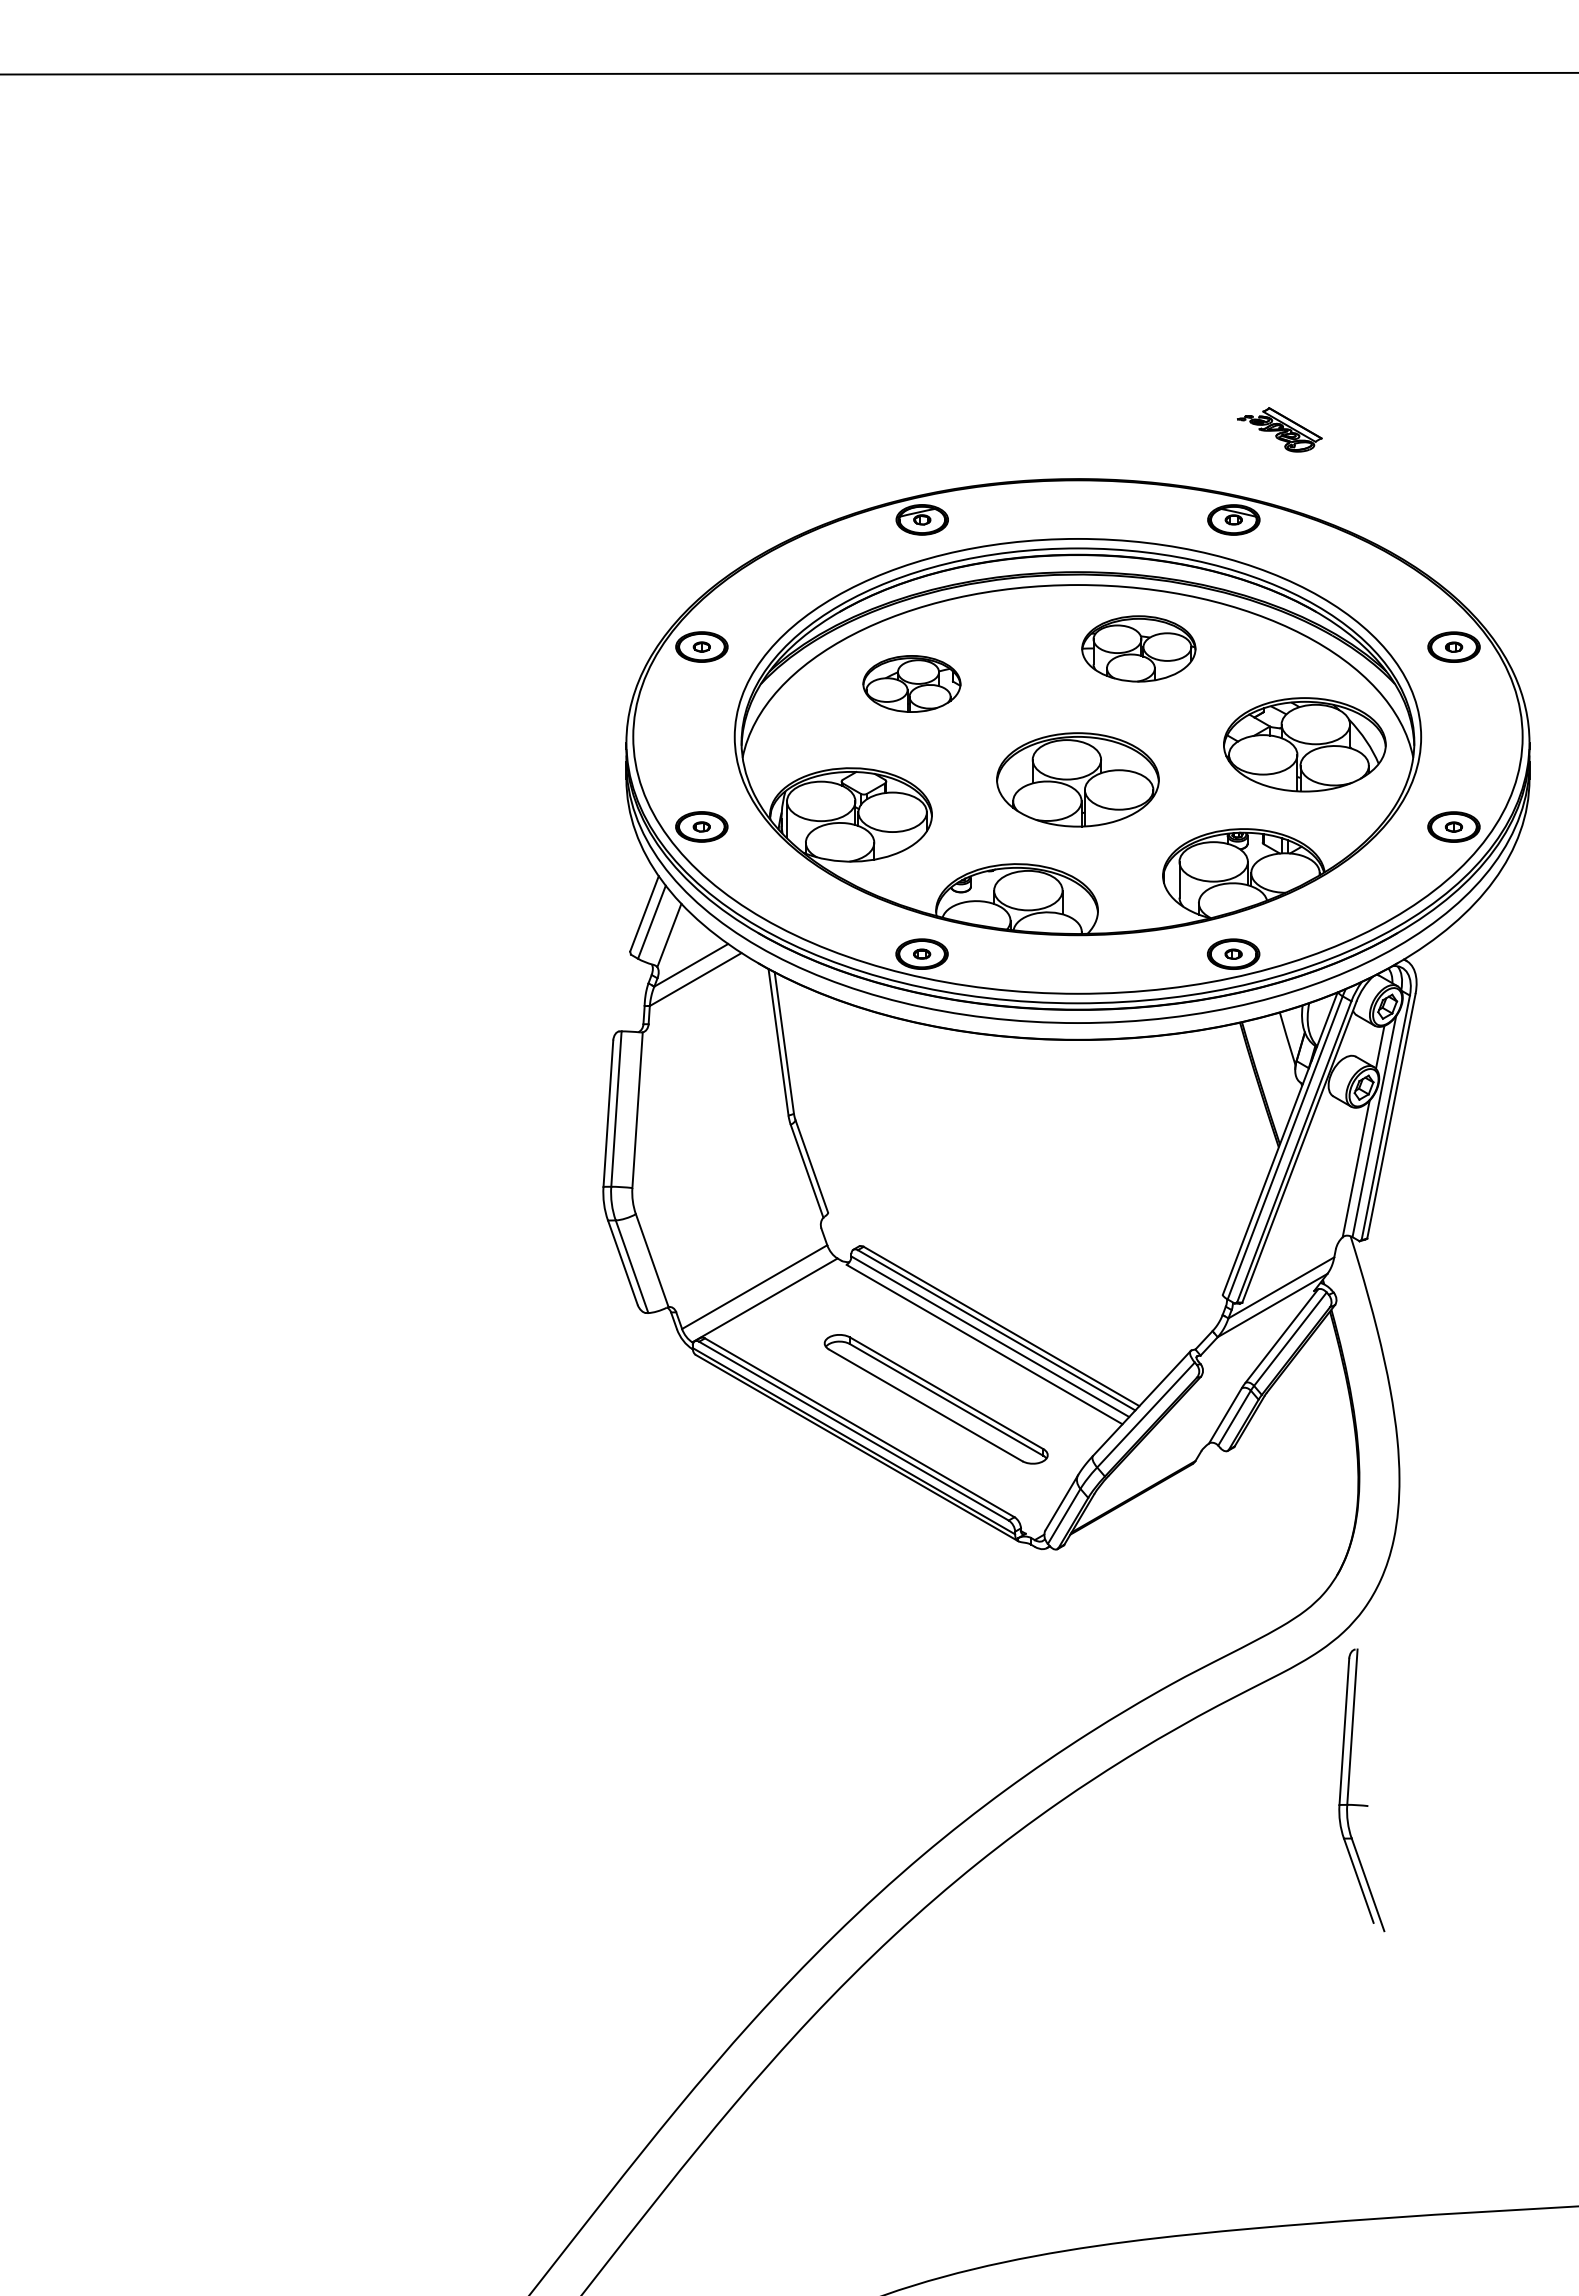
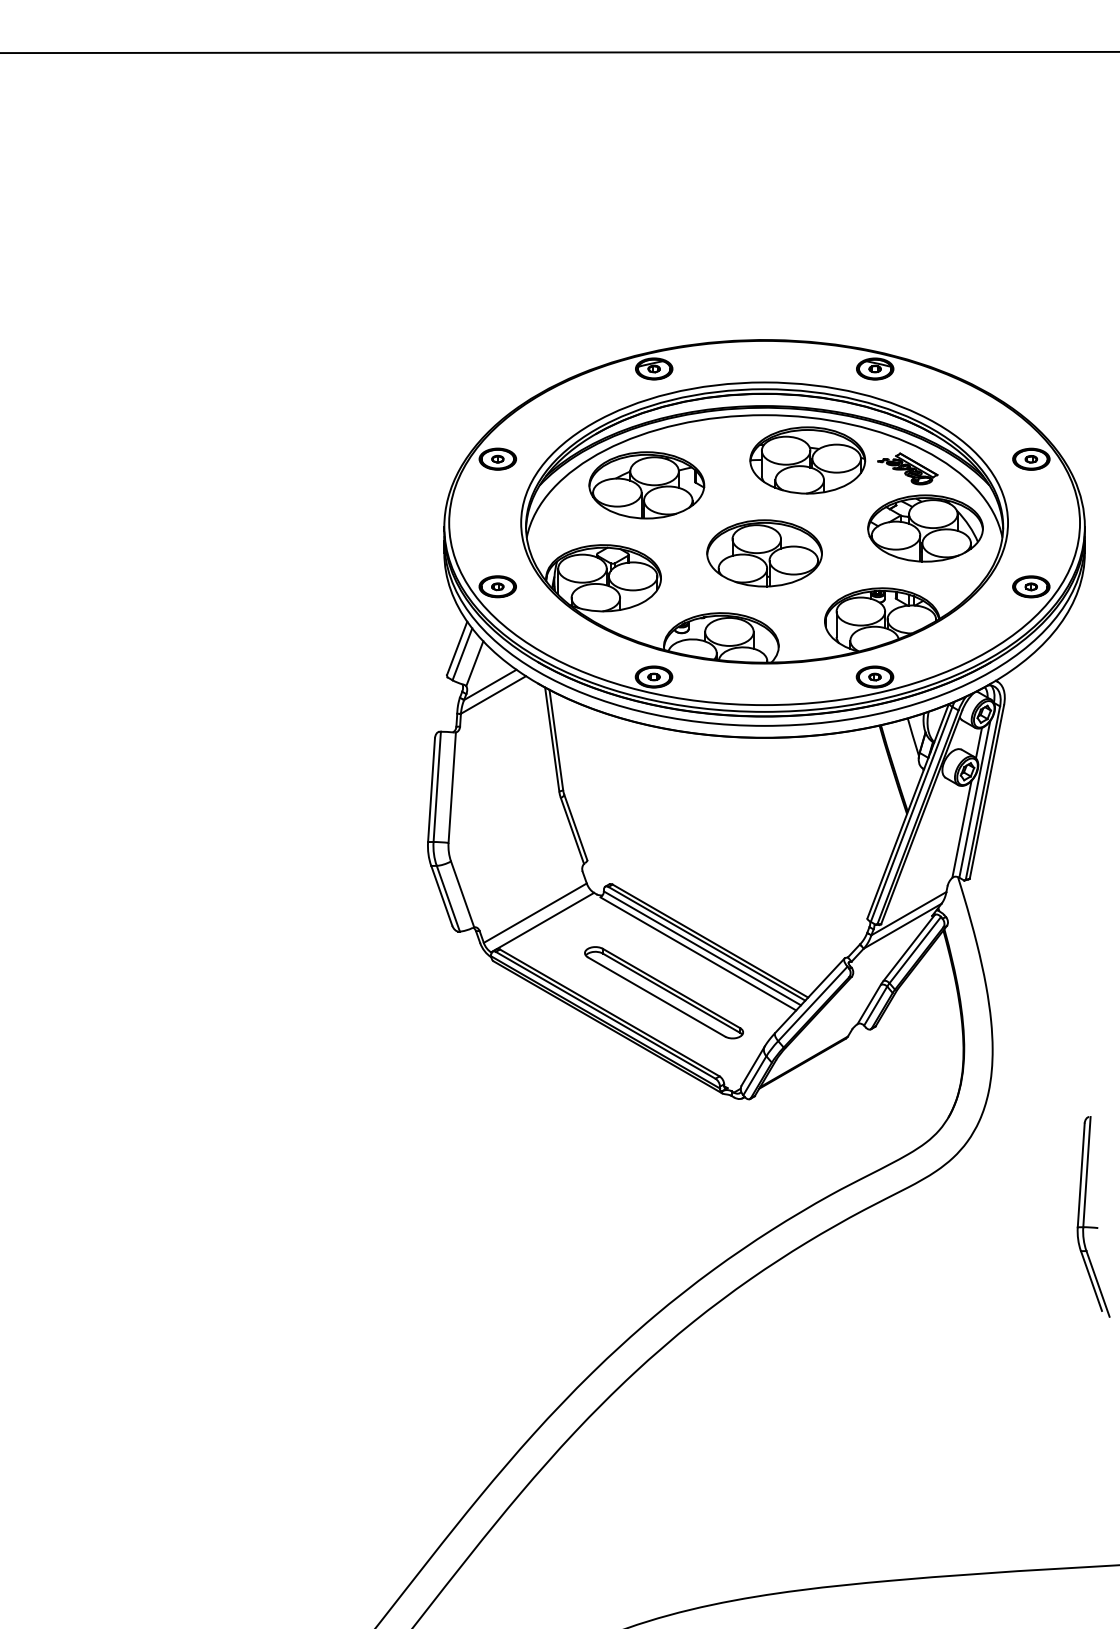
part: (1279, 429) -> (907, 468), moved
part: (1138, 648) -> (807, 460), size x1.43
part: (911, 683) -> (646, 485), size x1.67
part: (1349, 1790) -> (1084, 1217), moved

